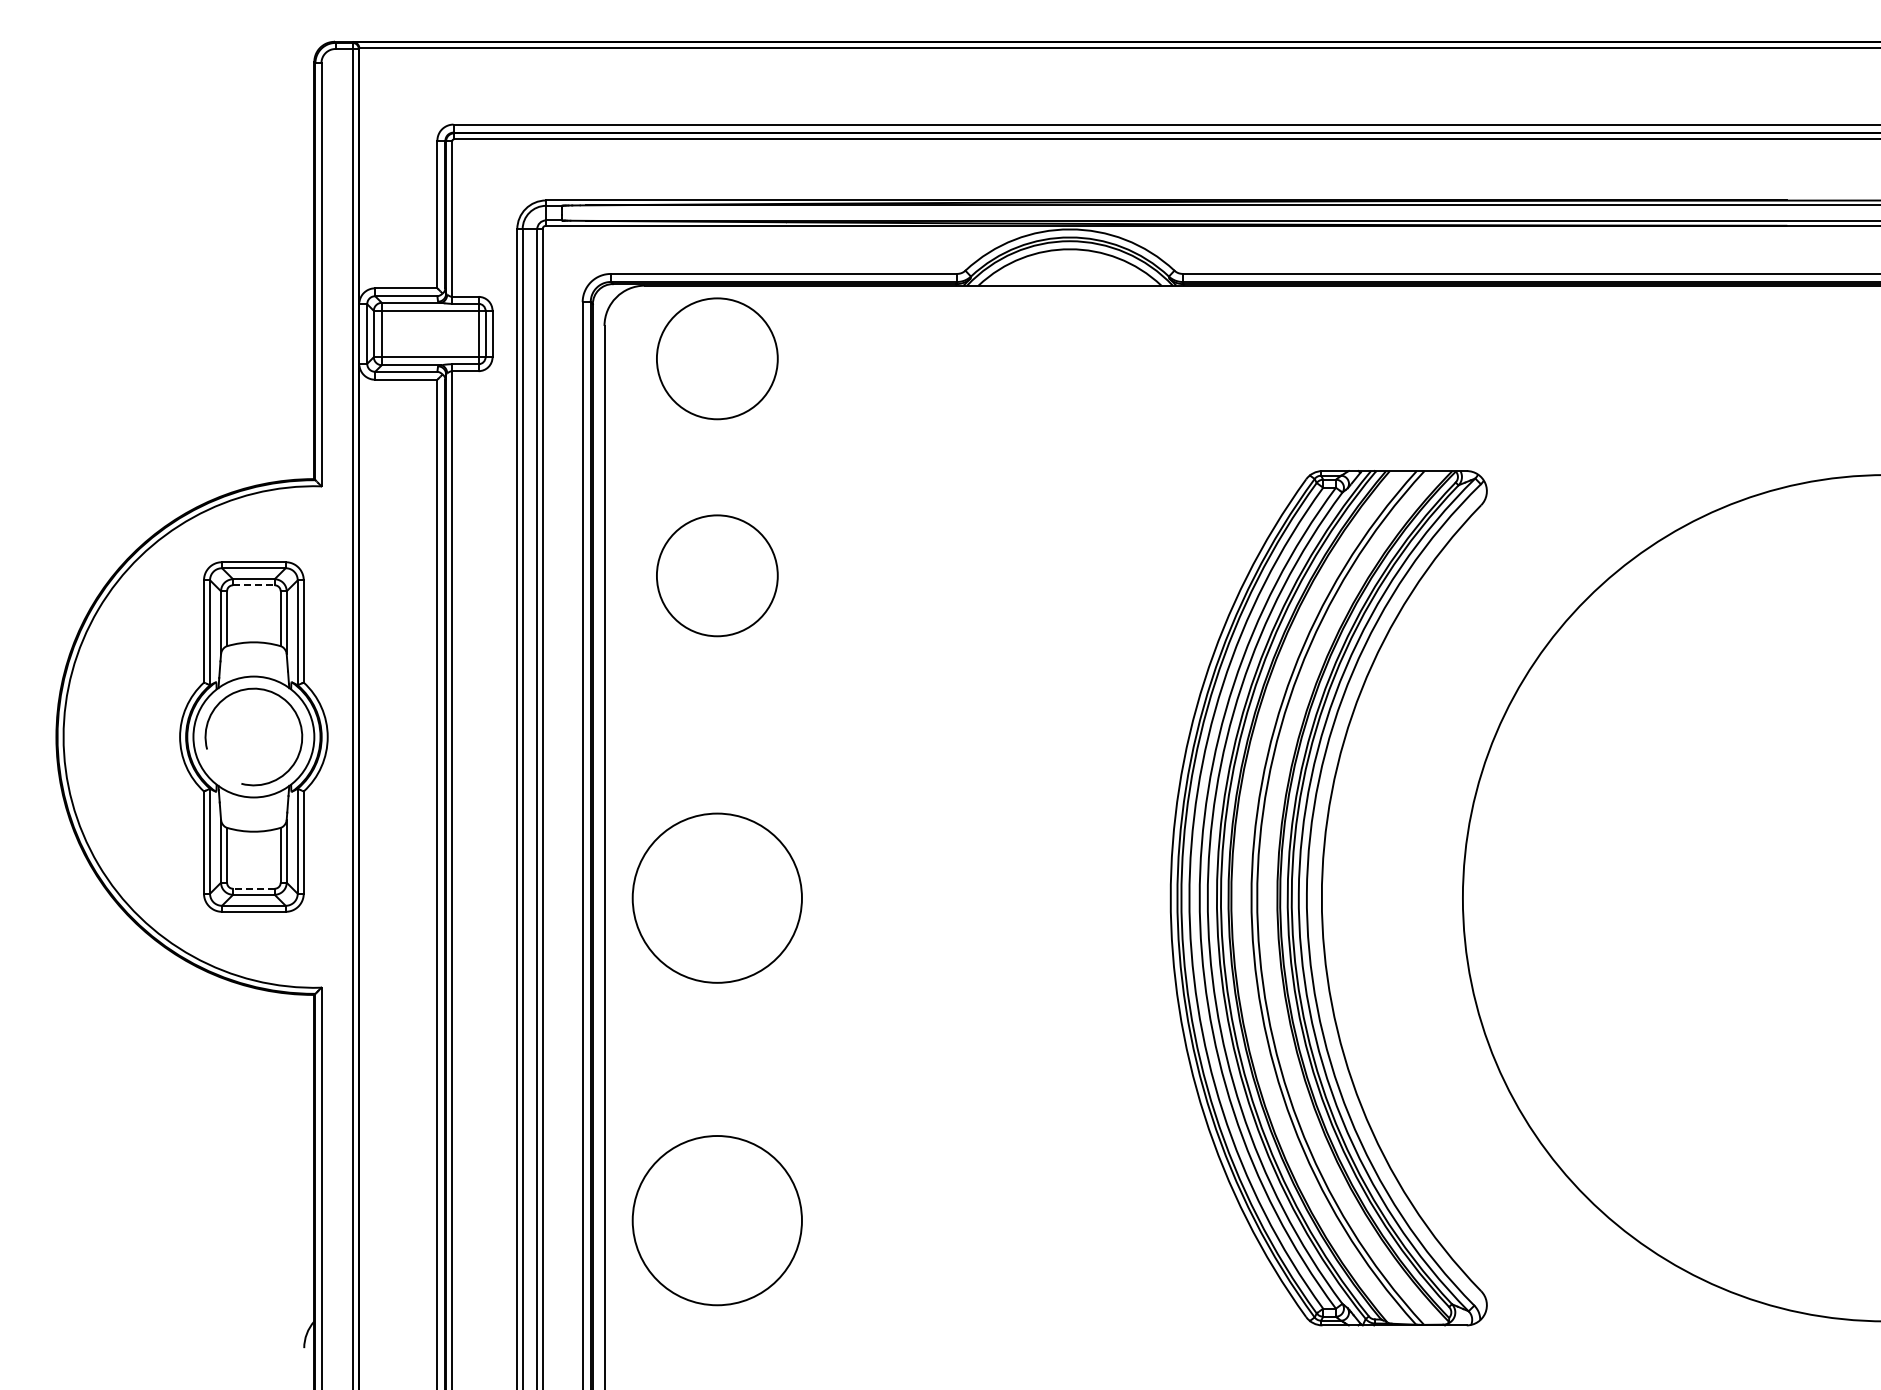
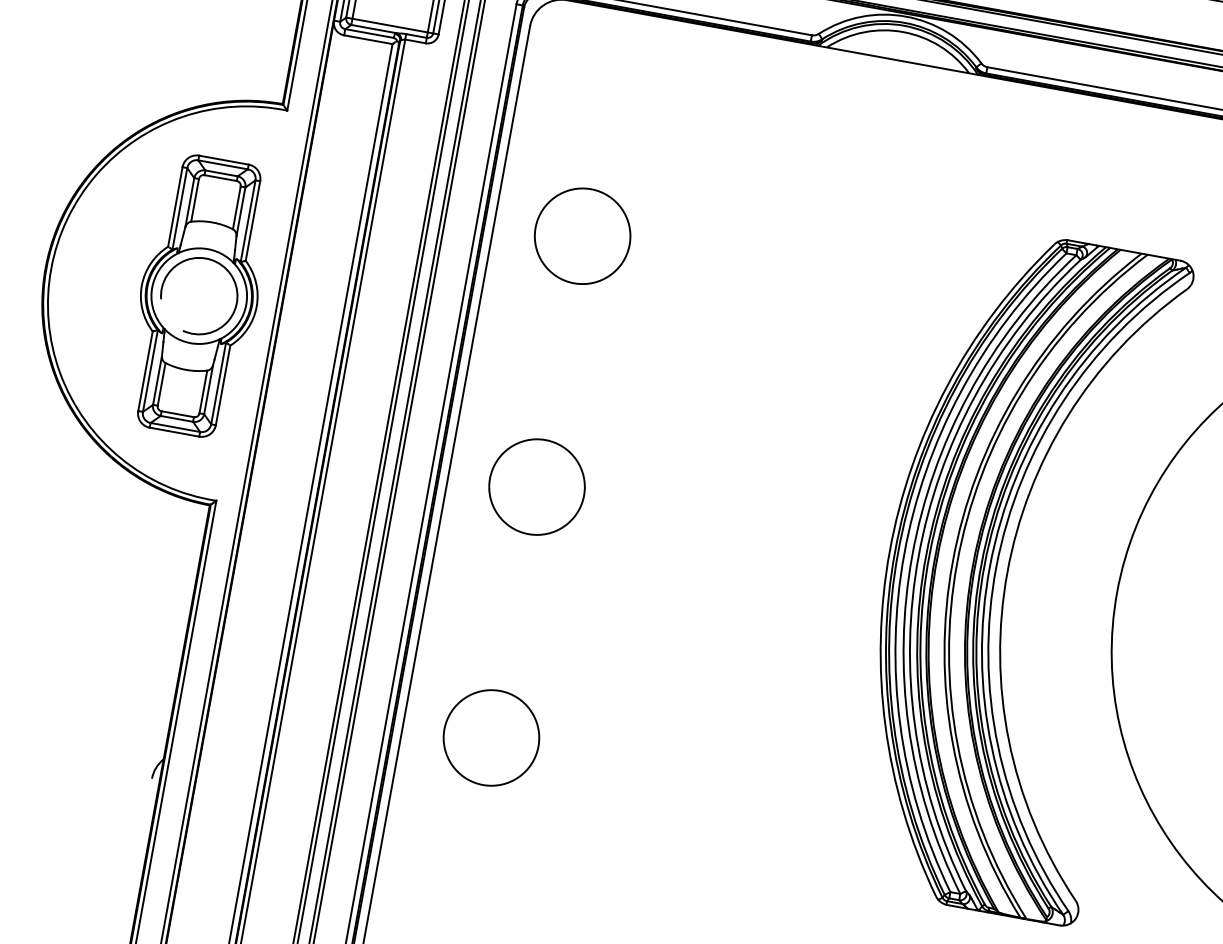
circle: (717, 358) -> (613, 67), removed
line: (253, 585) -> (220, 178), dashed -> solid
line: (253, 888) -> (177, 413), dashed -> solid
circle: (716, 897) -> (536, 486), size x0.71
circle: (716, 1220) -> (490, 737), size x0.71

